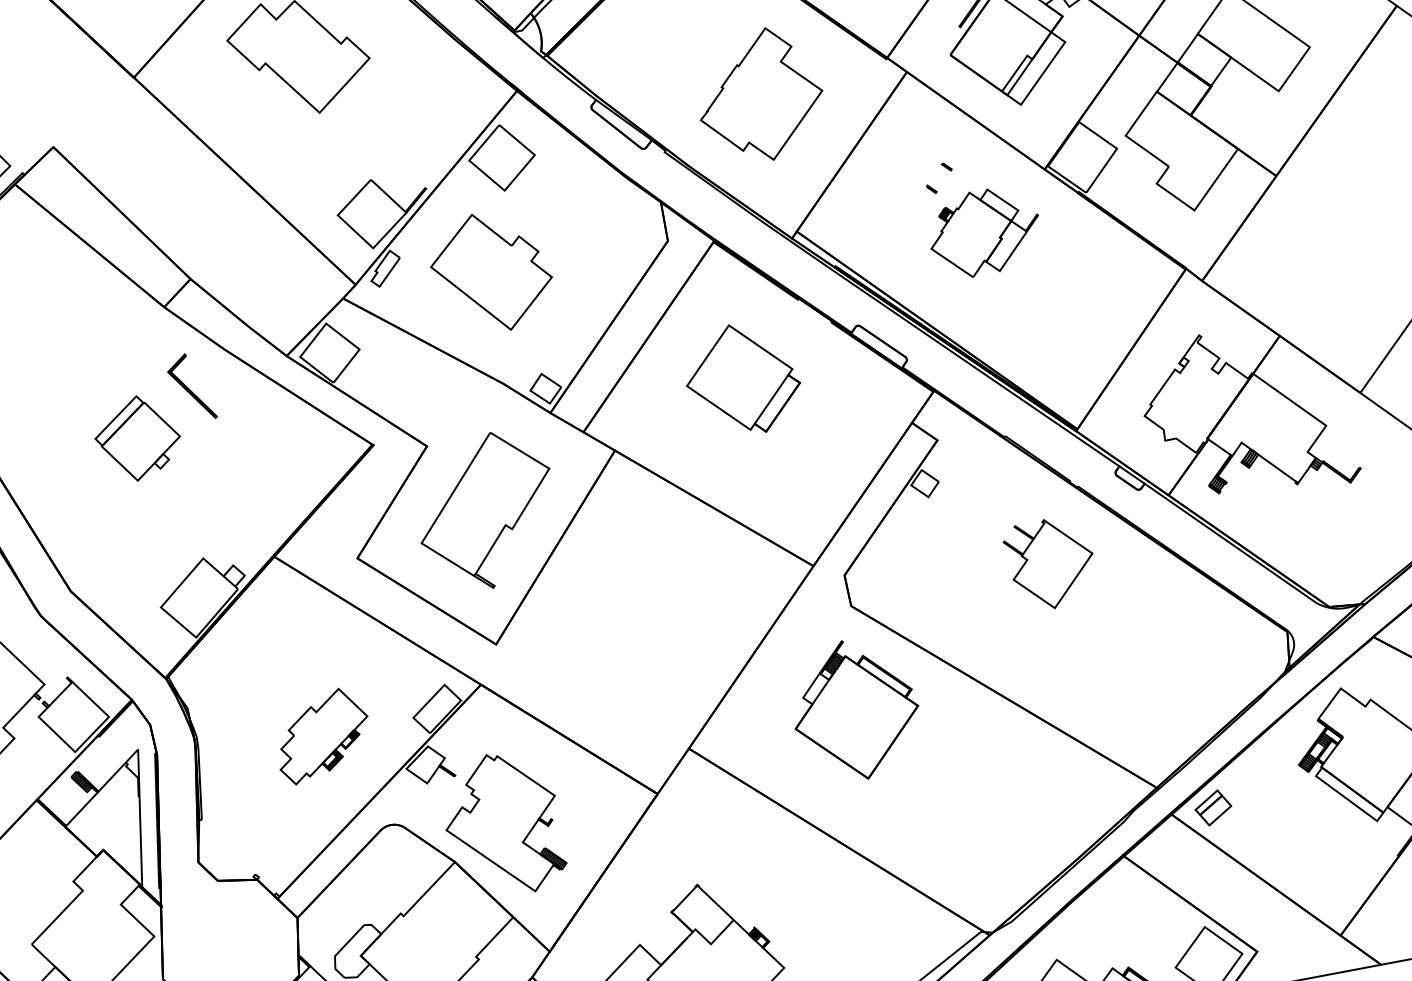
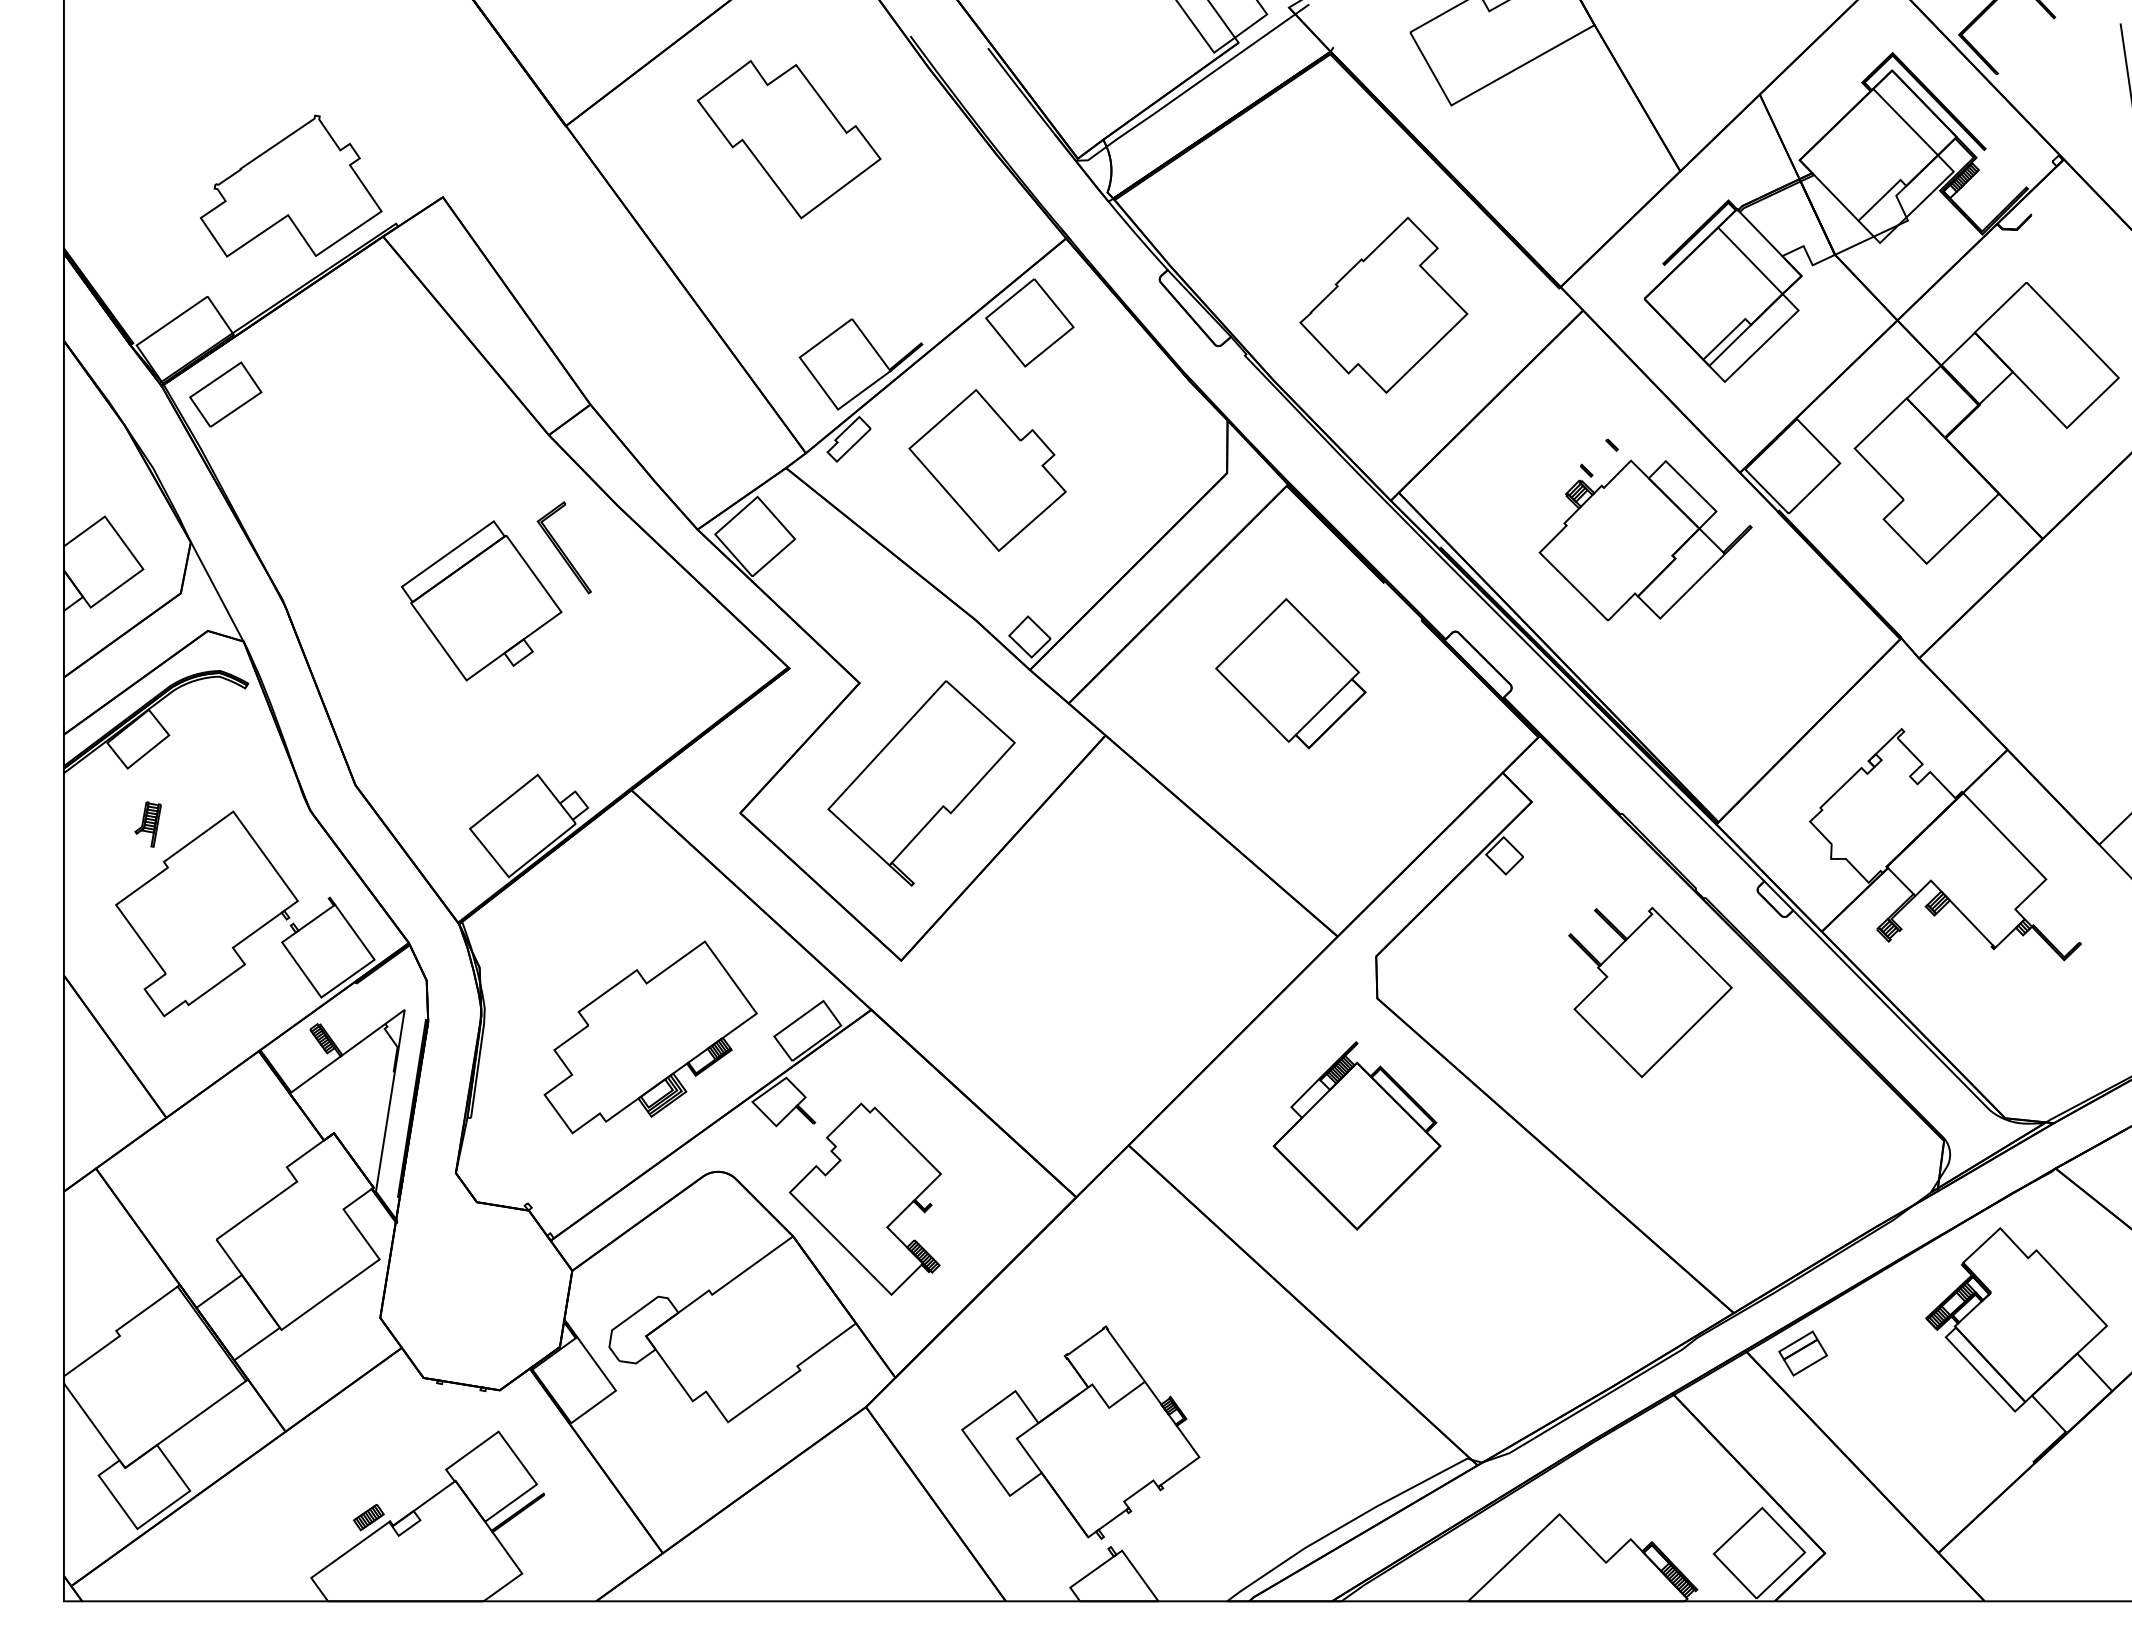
part: (984, 232) -> (1645, 540), size x1.43
part: (137, 438) -> (481, 600), size x1.43
part: (1051, 563) -> (1650, 992), size x1.43
part: (322, 735) -> (650, 1037), size x1.67

